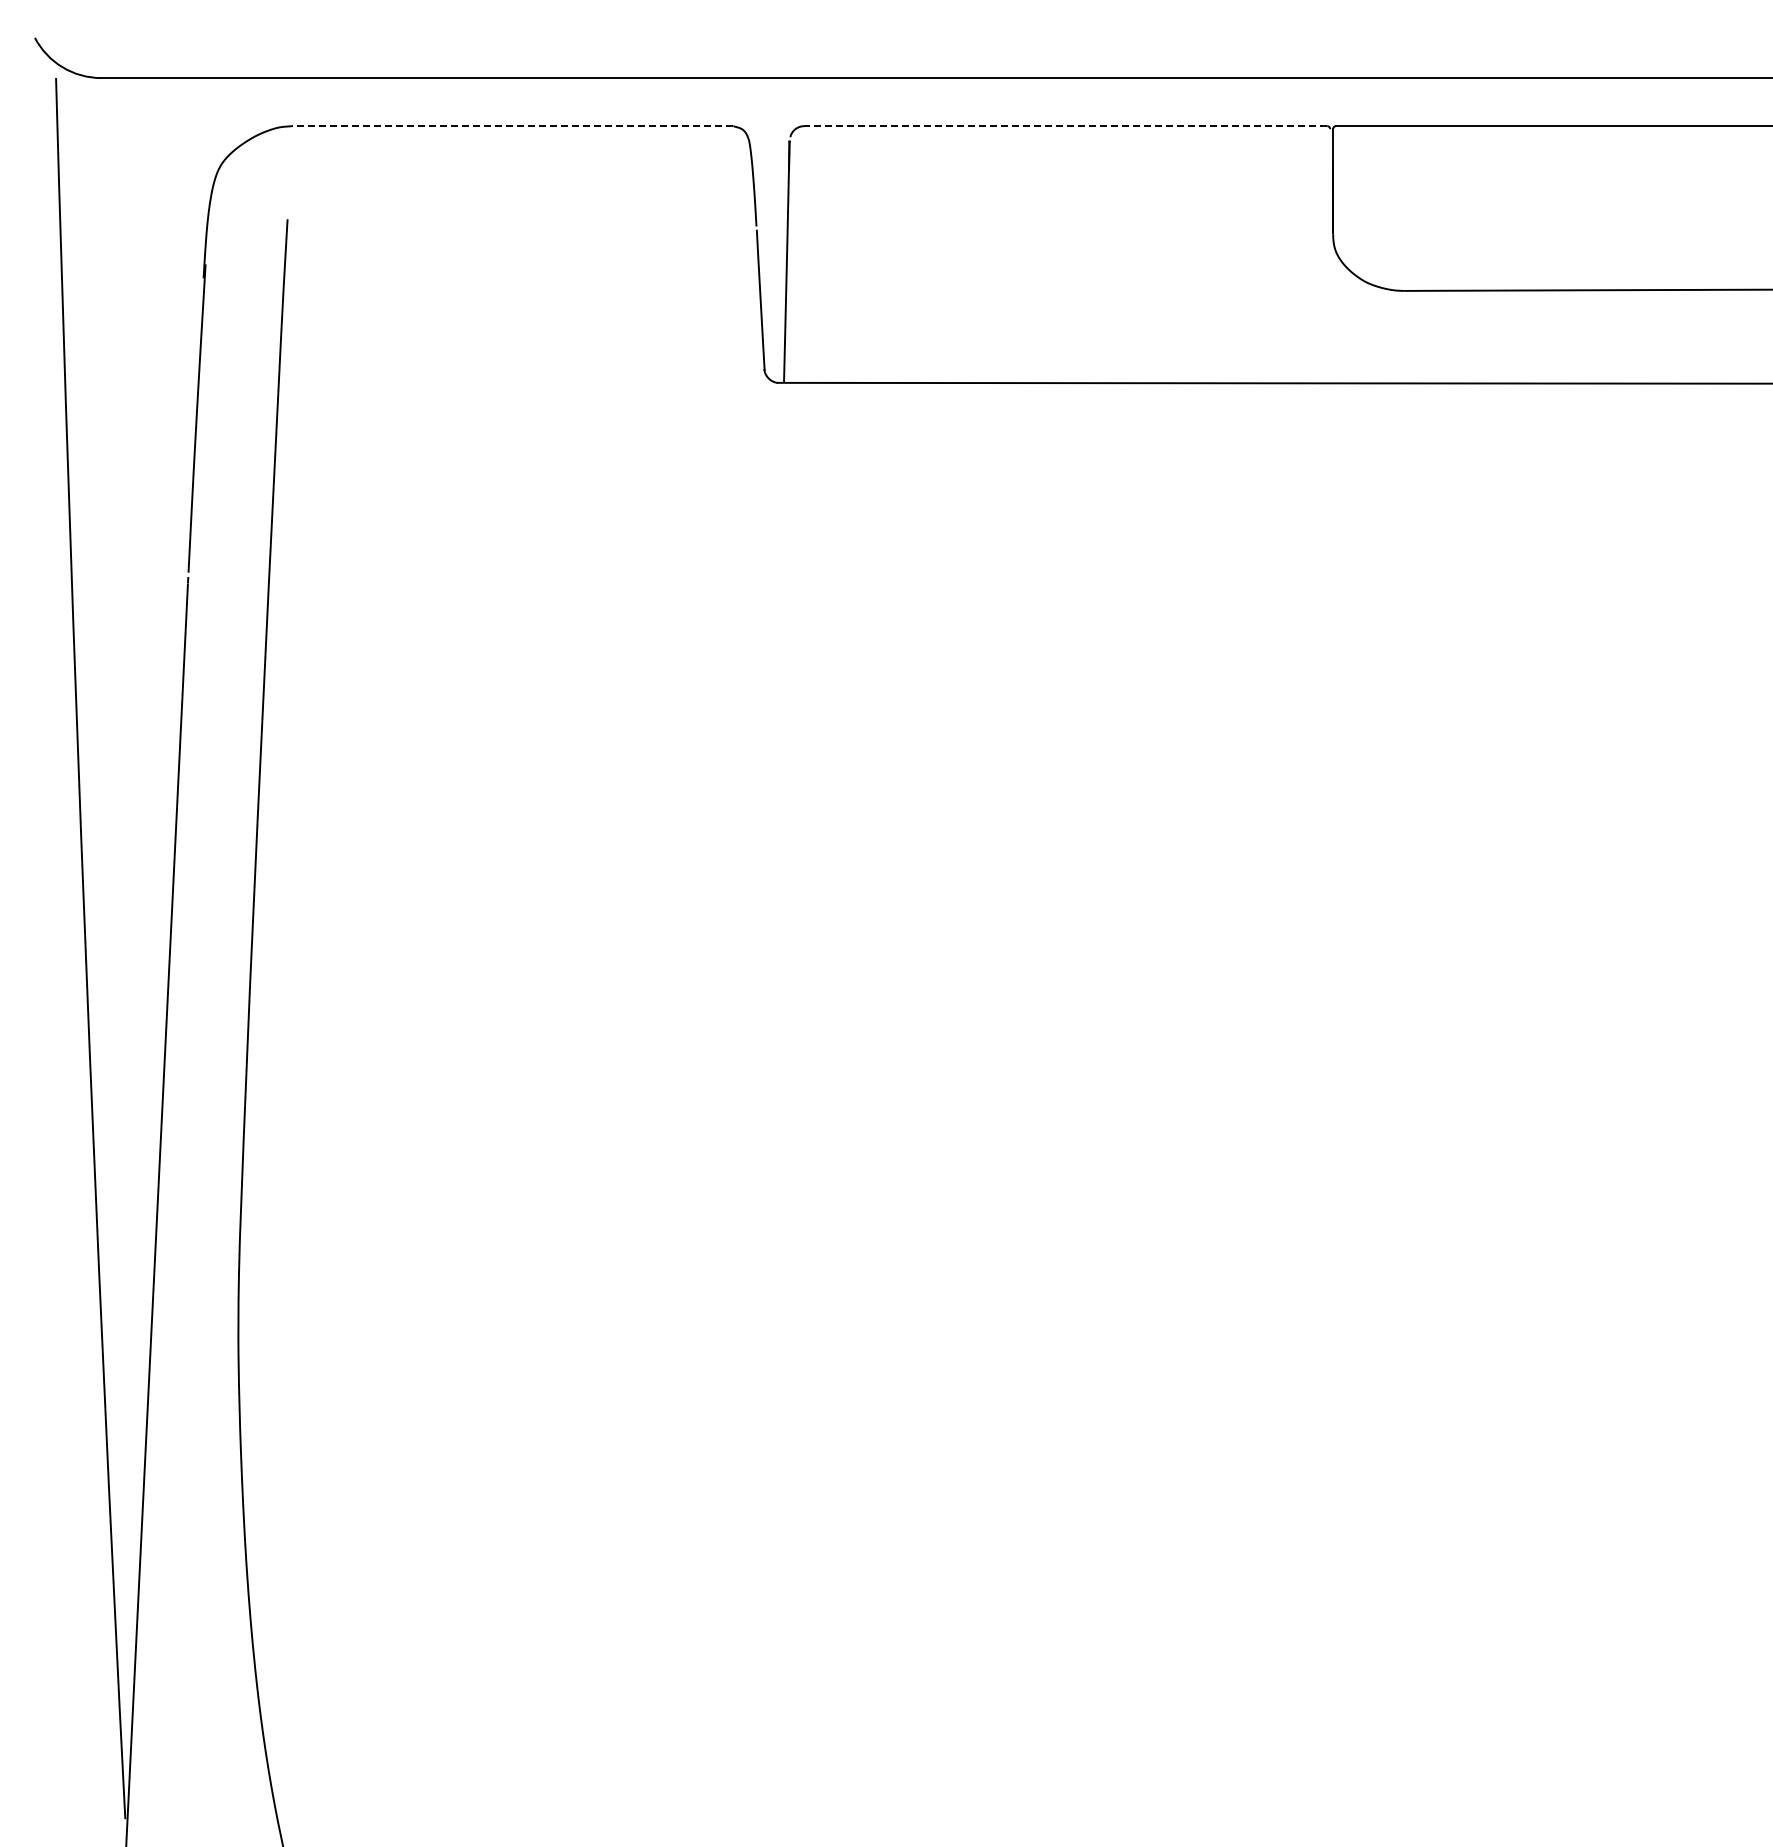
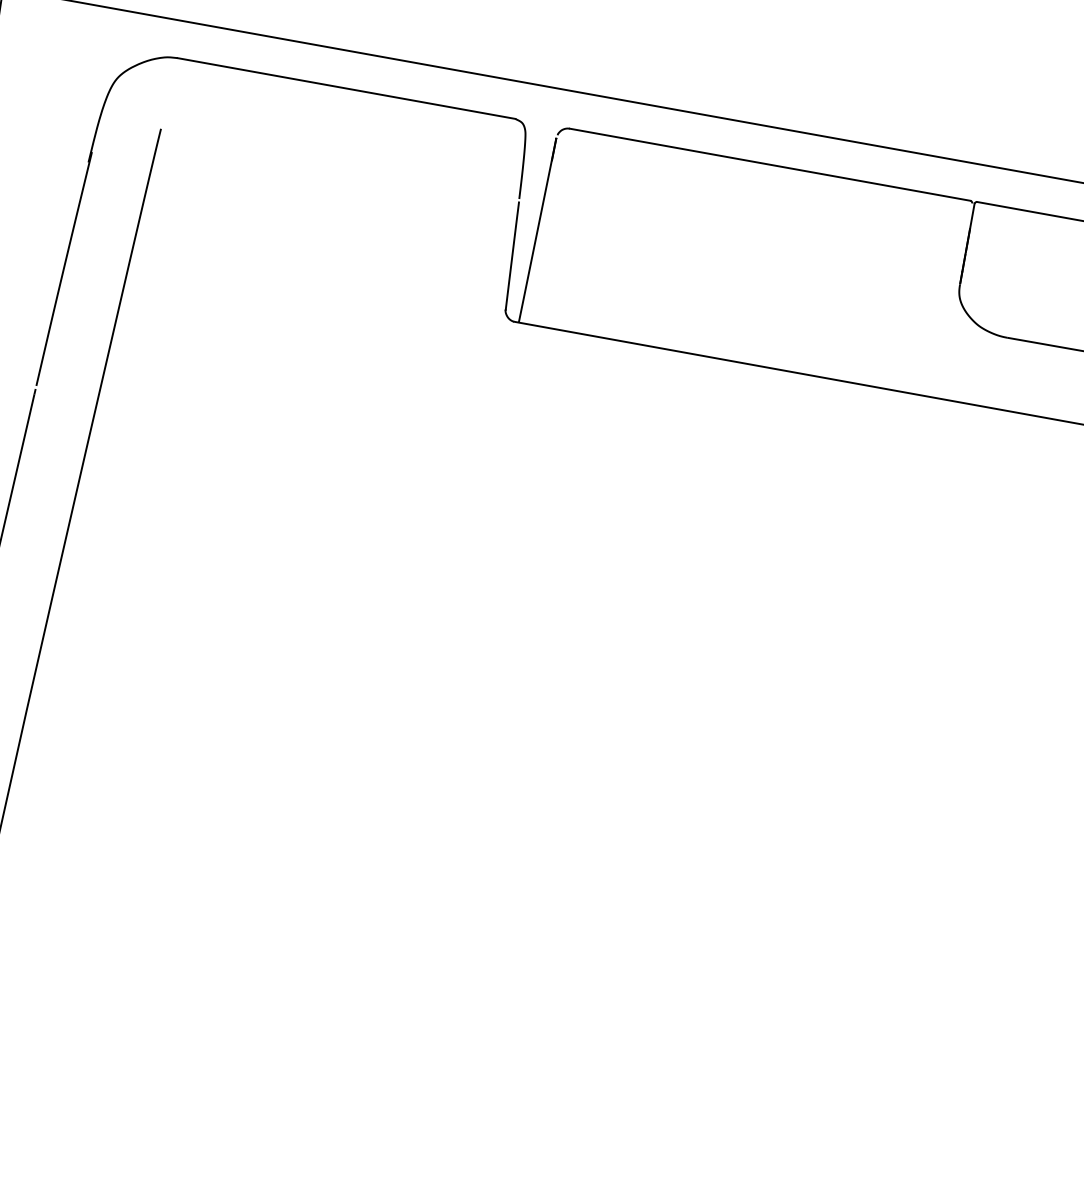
line: (512, 126) -> (346, 88), dashed -> solid
line: (1065, 126) -> (769, 164), dashed -> solid

